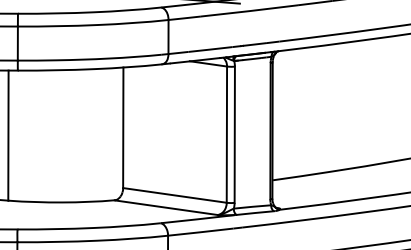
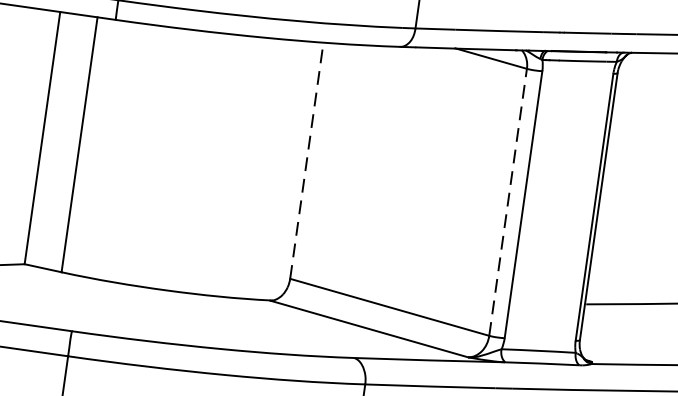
line: (123, 127) -> (307, 160), solid -> dashed
line: (226, 134) -> (507, 201), solid -> dashed

